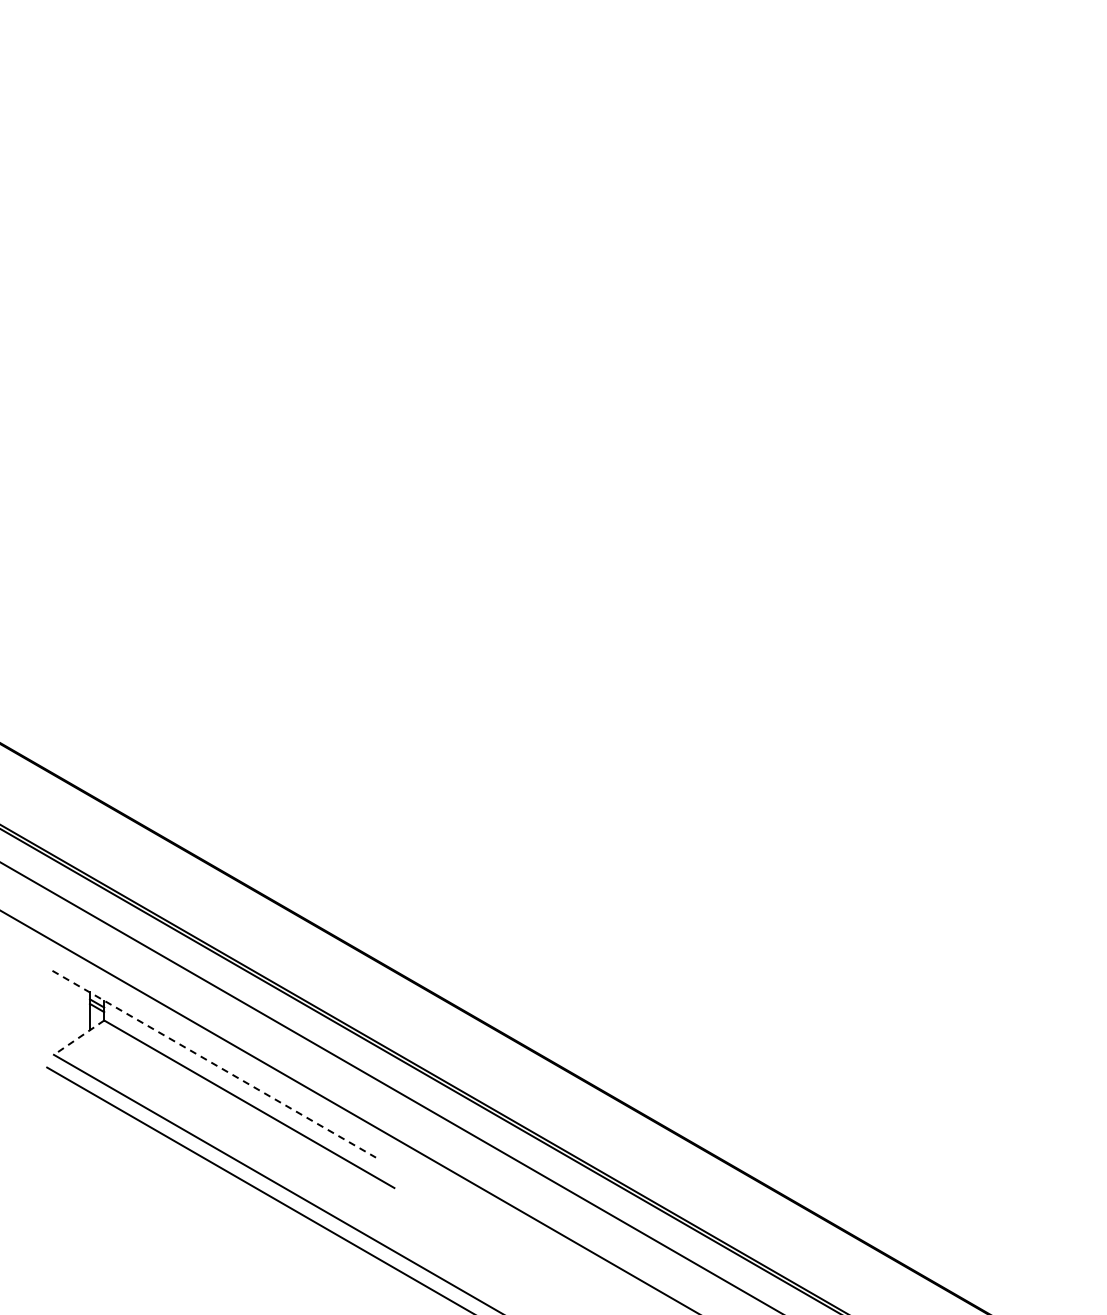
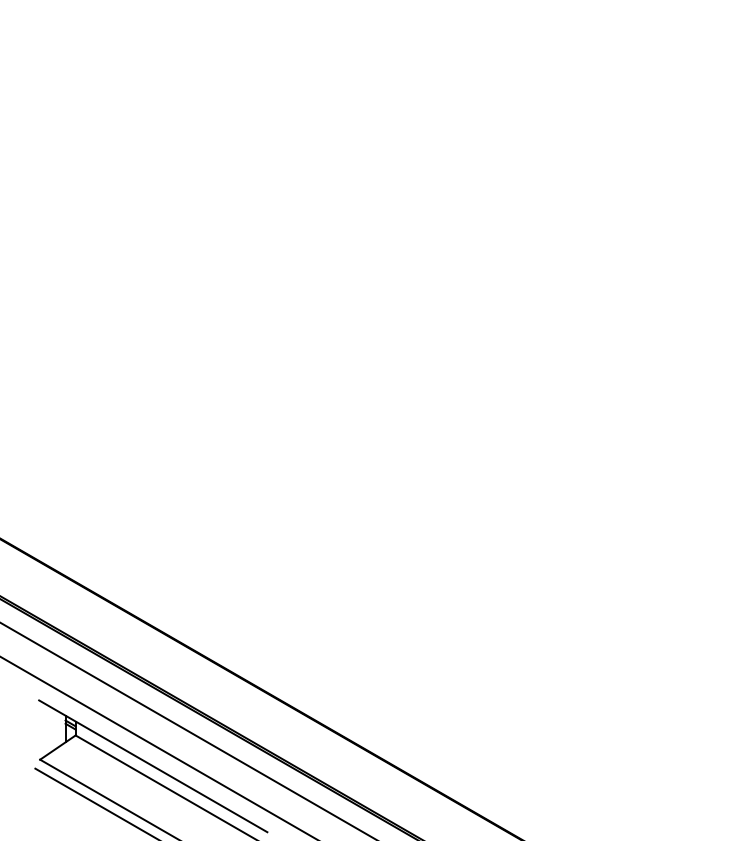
line: (78, 1037) -> (57, 747), dashed -> solid
line: (214, 1064) -> (153, 766), dashed -> solid

